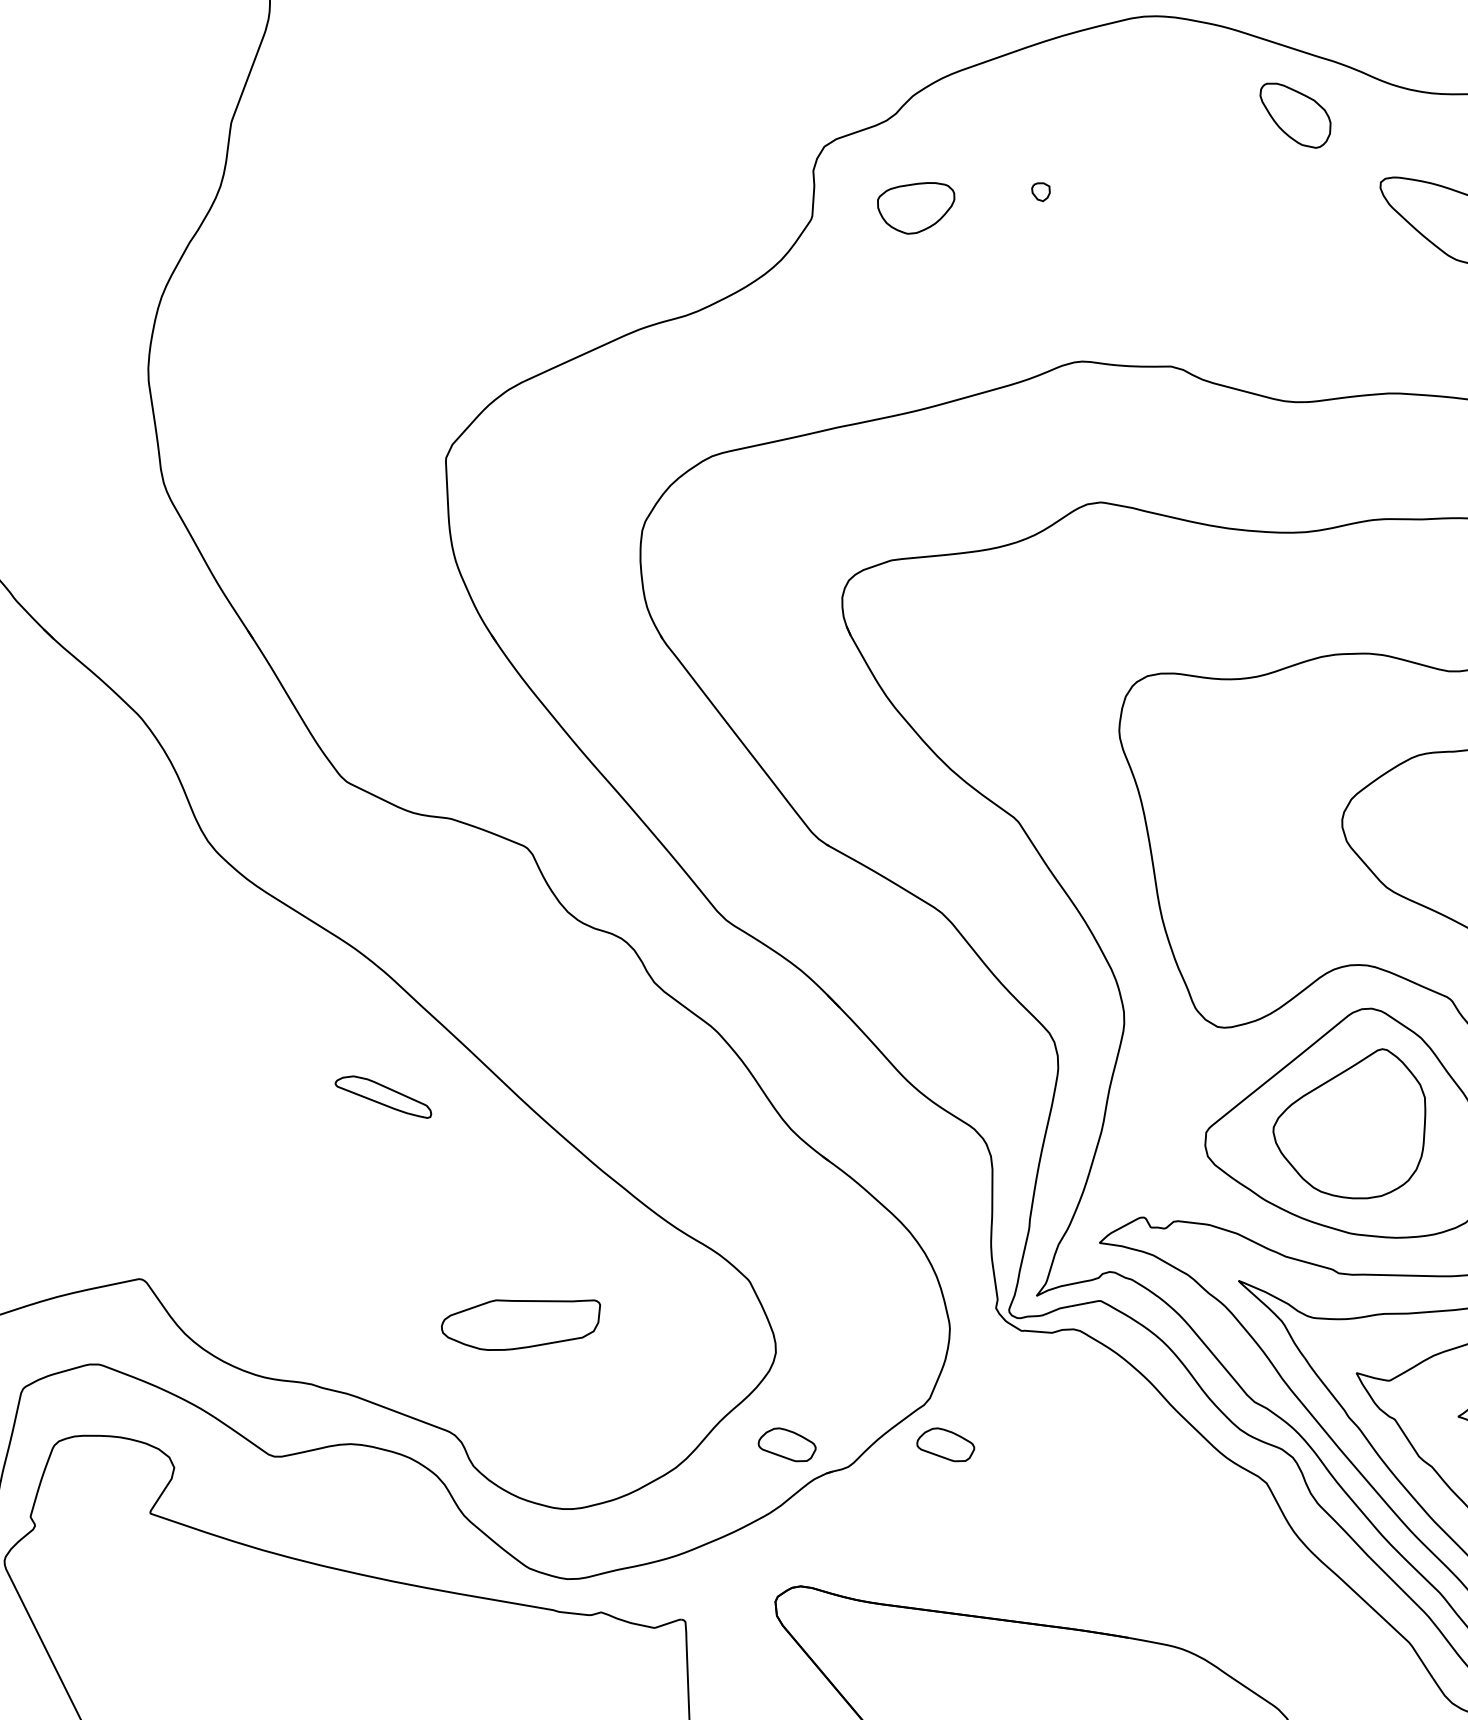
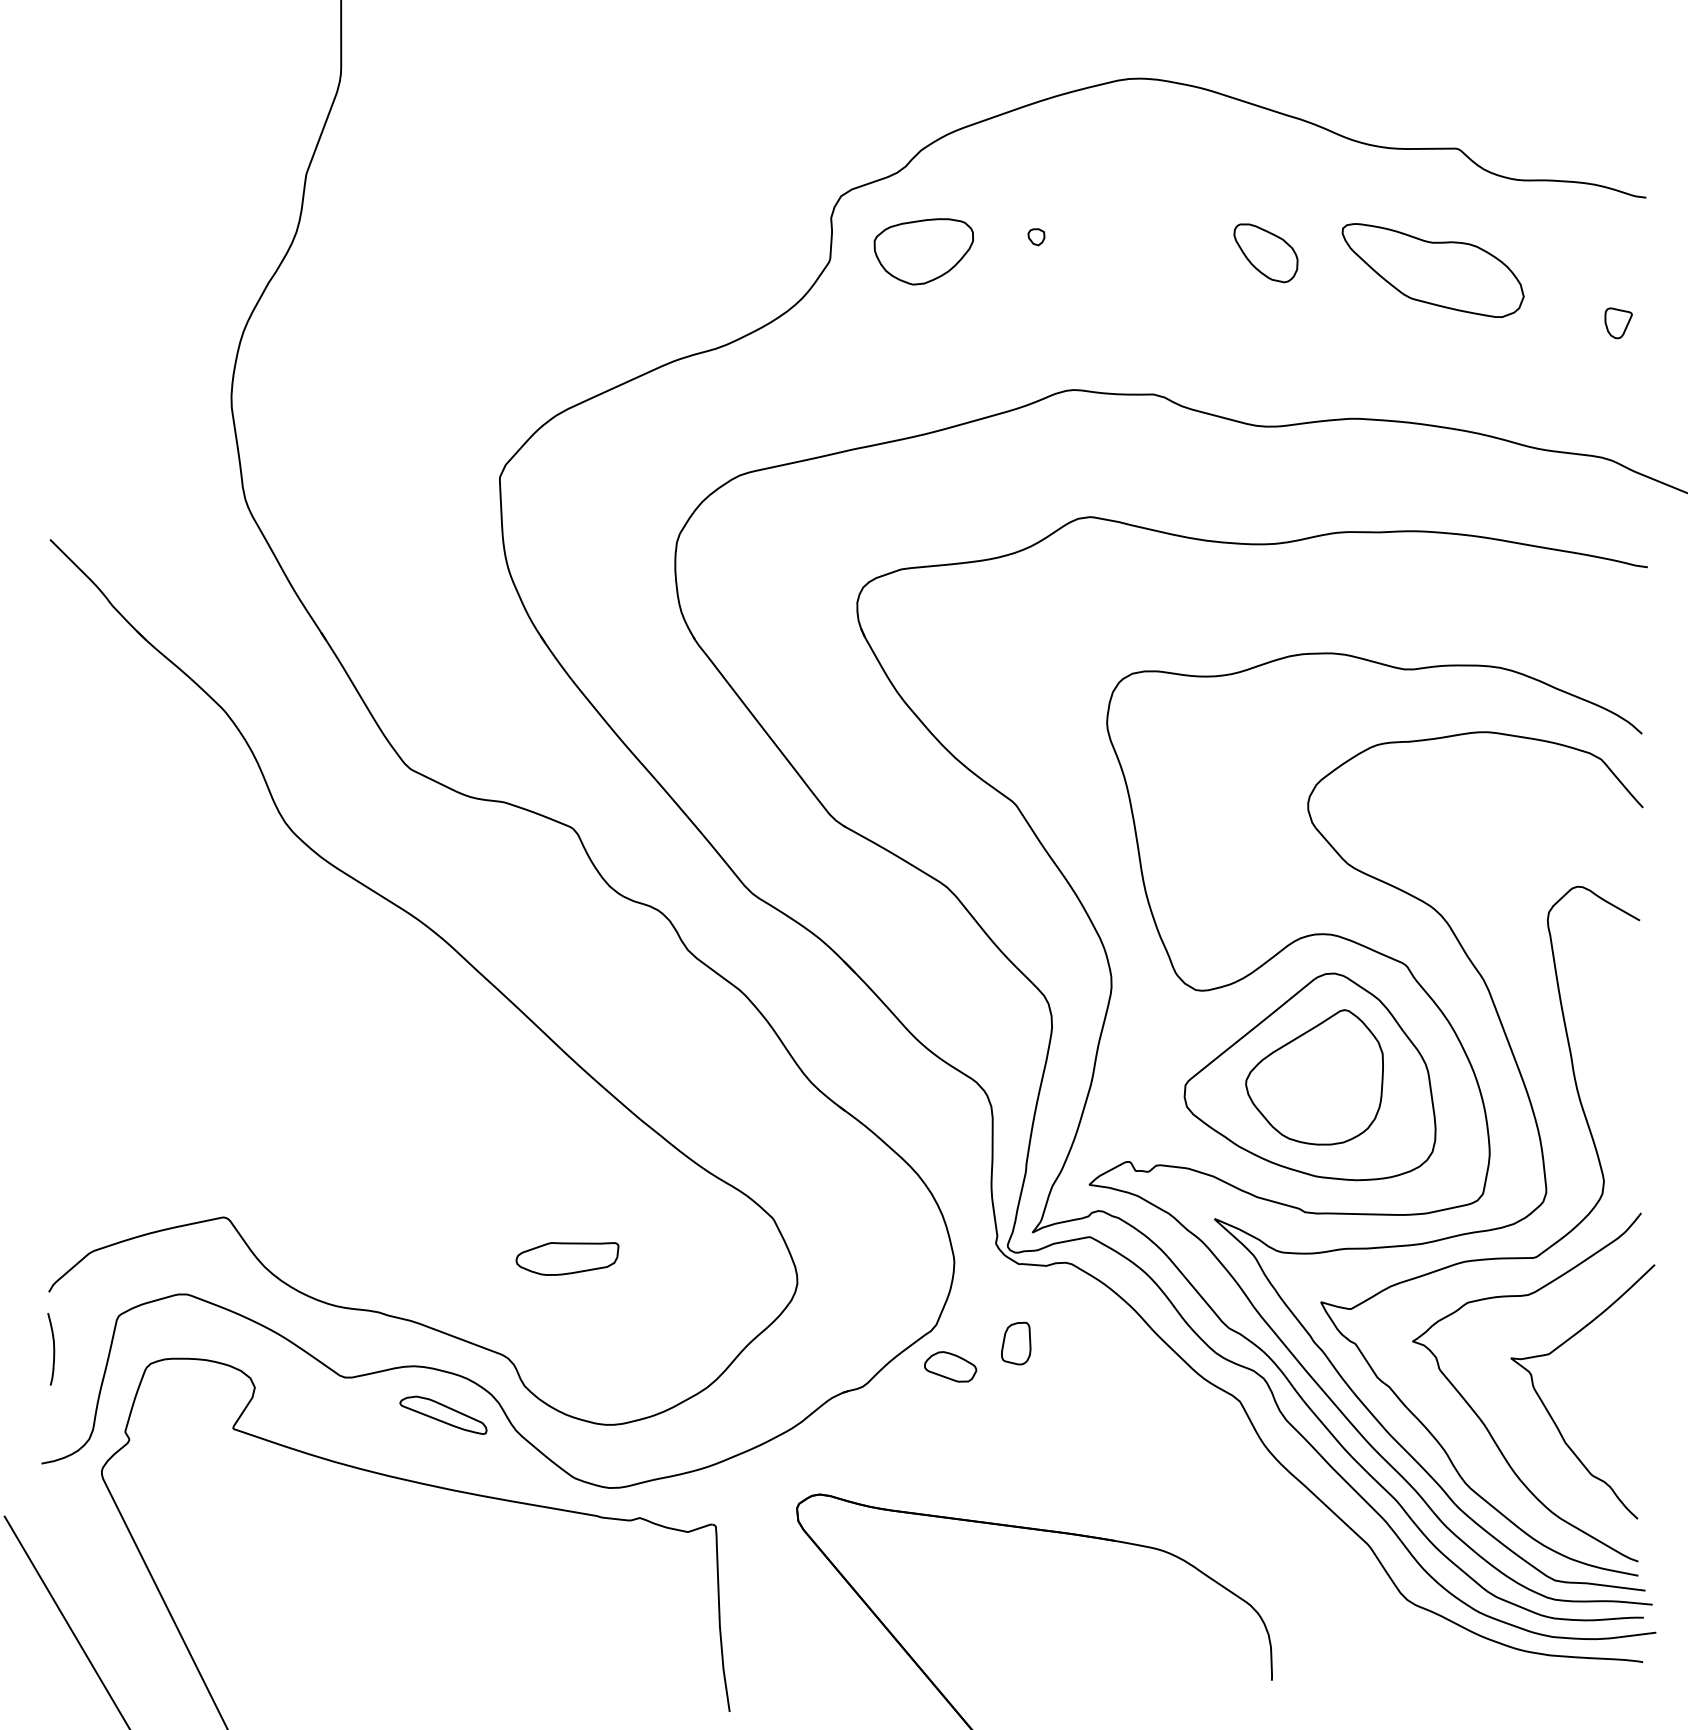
part: (1294, 115) -> (1265, 253), moved
part: (915, 207) -> (923, 251), size x1.43
part: (383, 1096) -> (443, 1414), moved
part: (520, 1324) -> (567, 1258), size x0.71
part: (1018, 1418) -> (1016, 1343), added
part: (787, 1444) -> (807, 1366), removed

